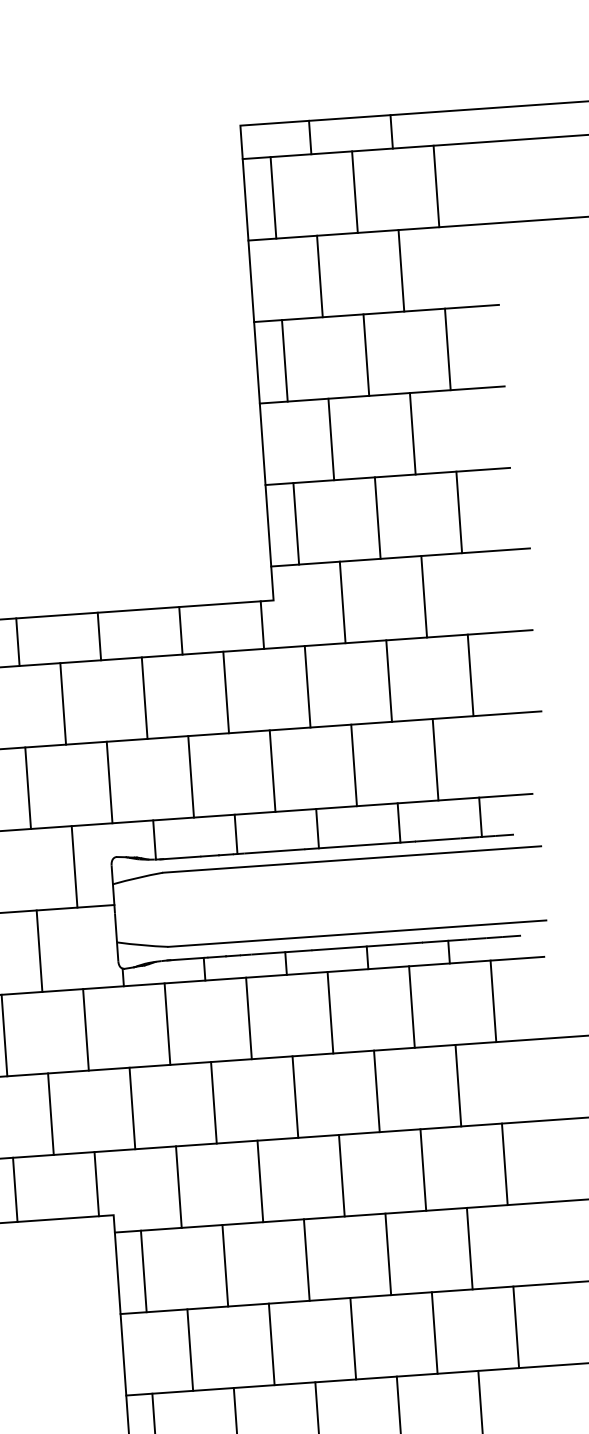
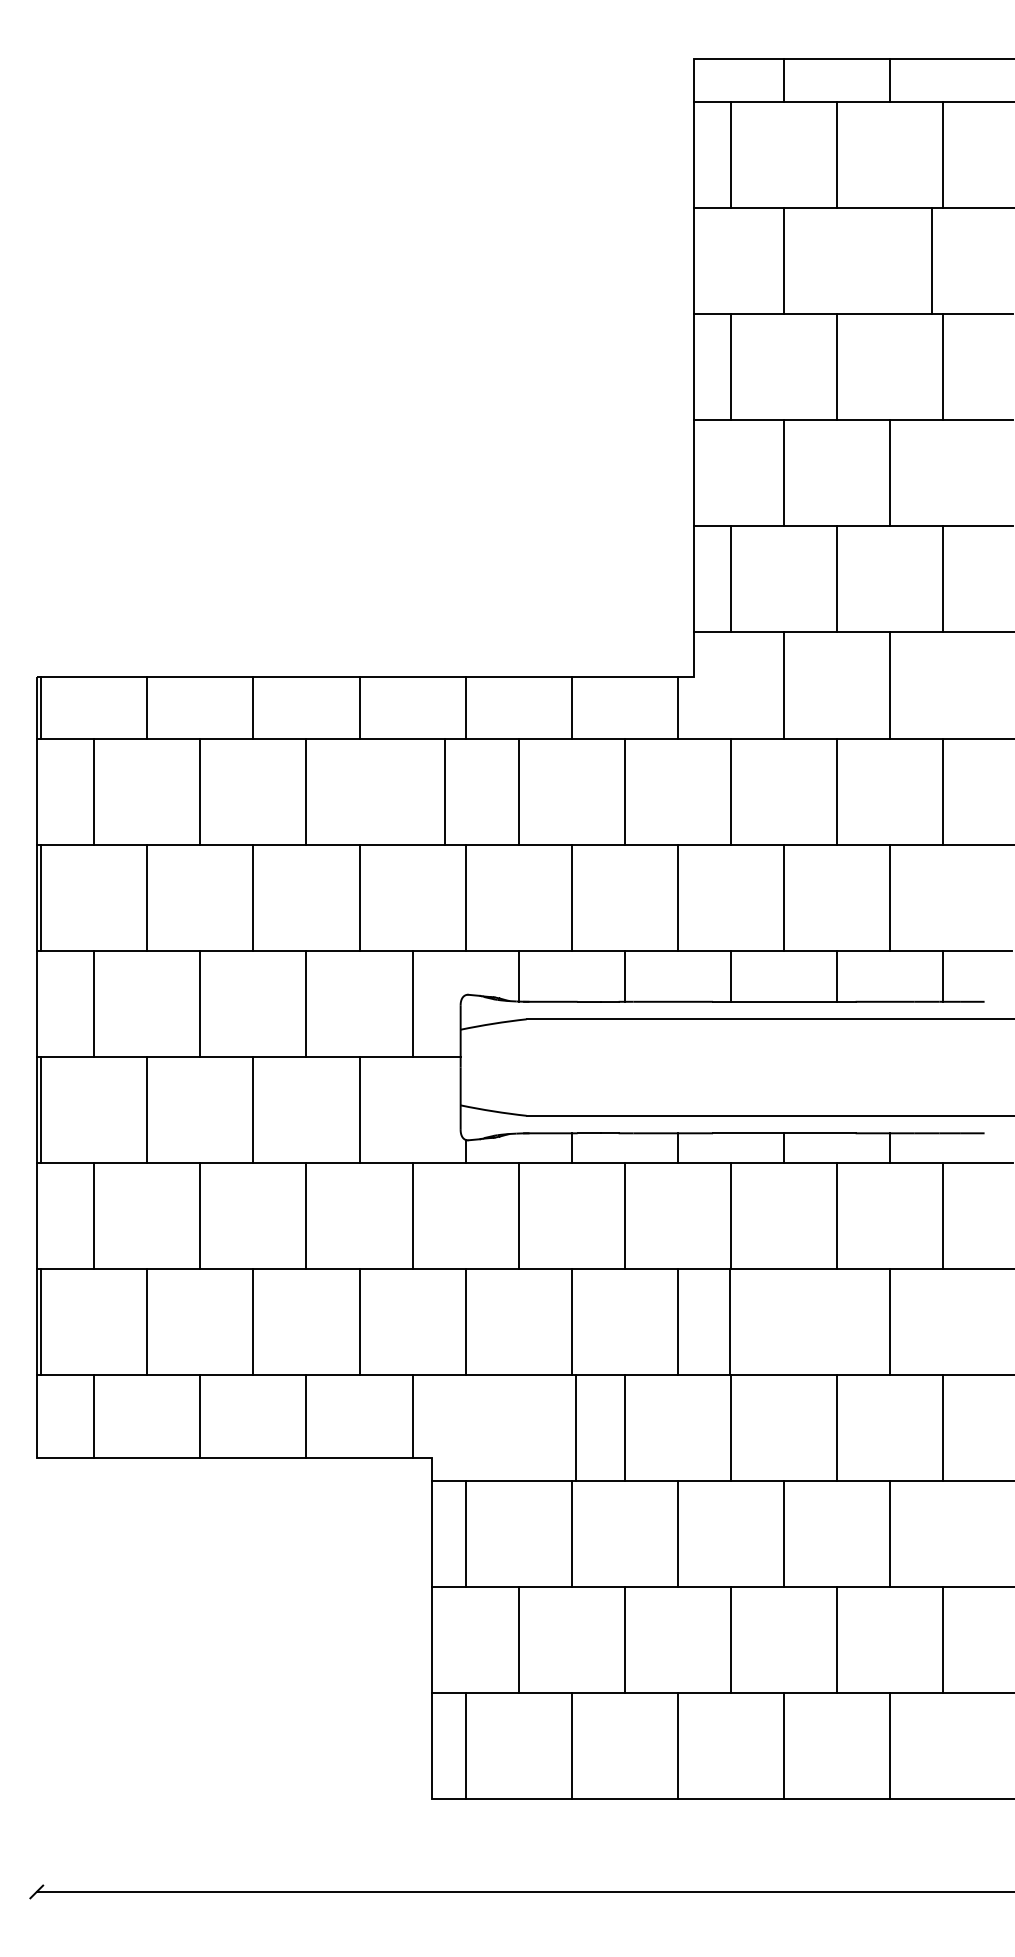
line: (401, 270) -> (931, 261), moved
line: (63, 703) -> (444, 791), moved
line: (376, 1091) -> (729, 1321), moved
line: (178, 1186) -> (575, 1427), moved

